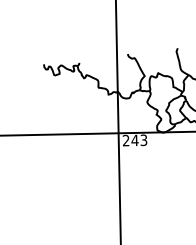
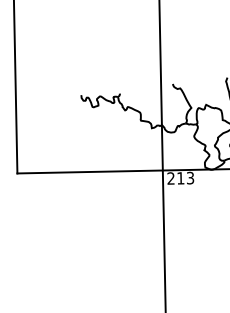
text: (134, 140) -> (180, 178), 243 -> 213

